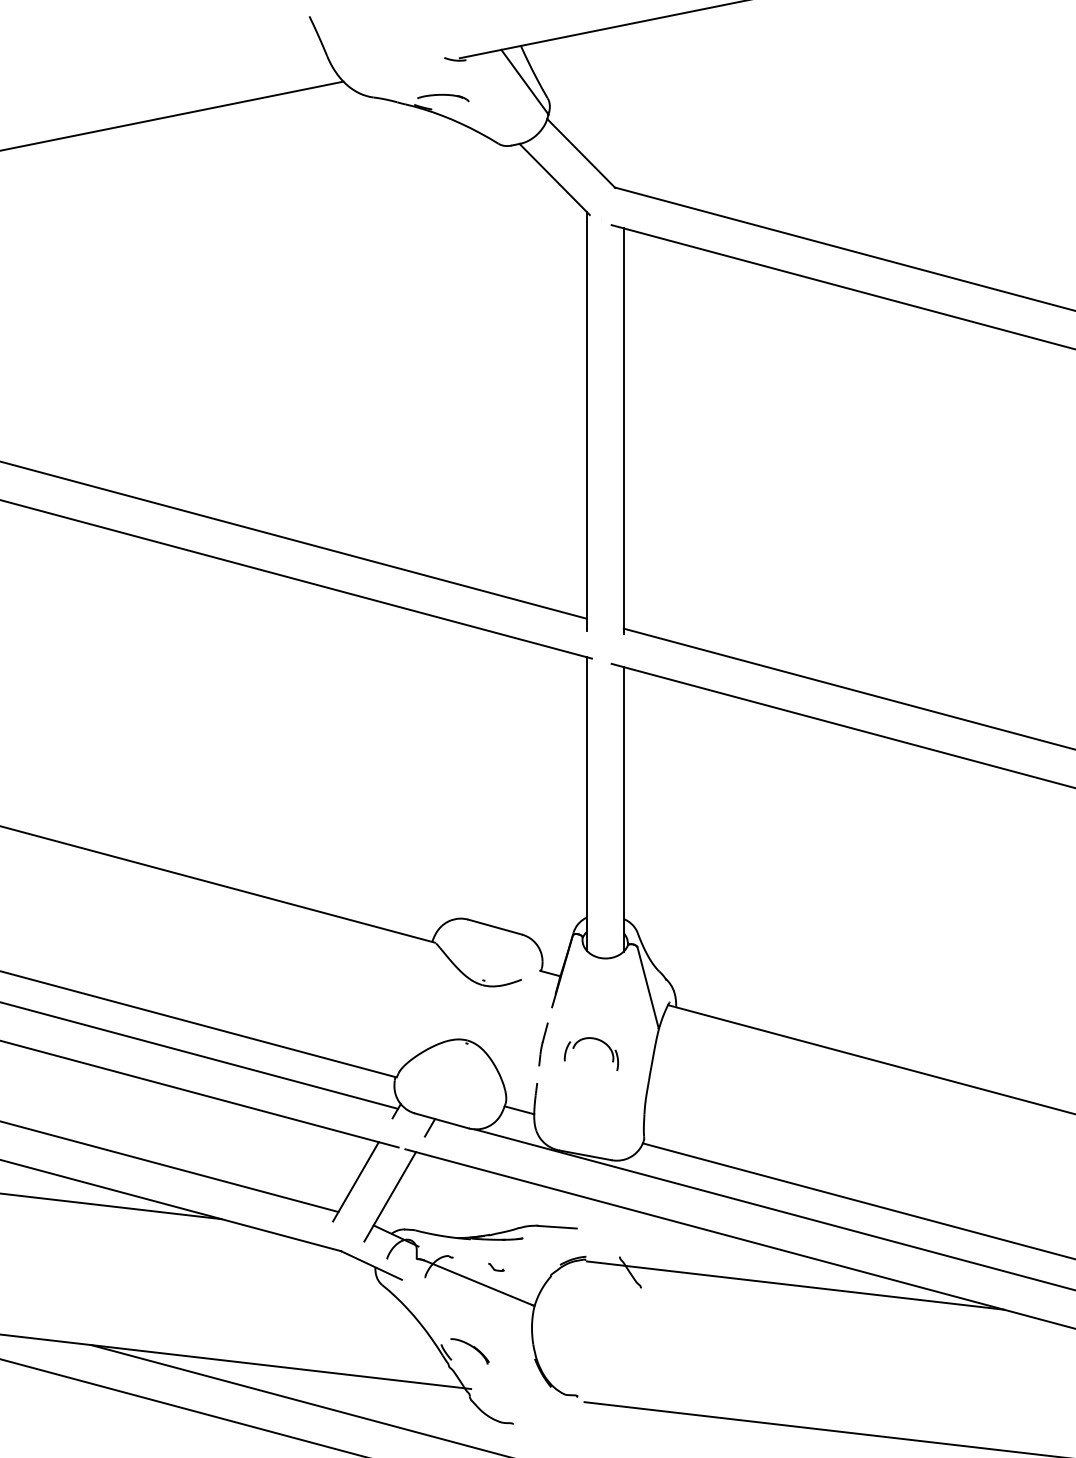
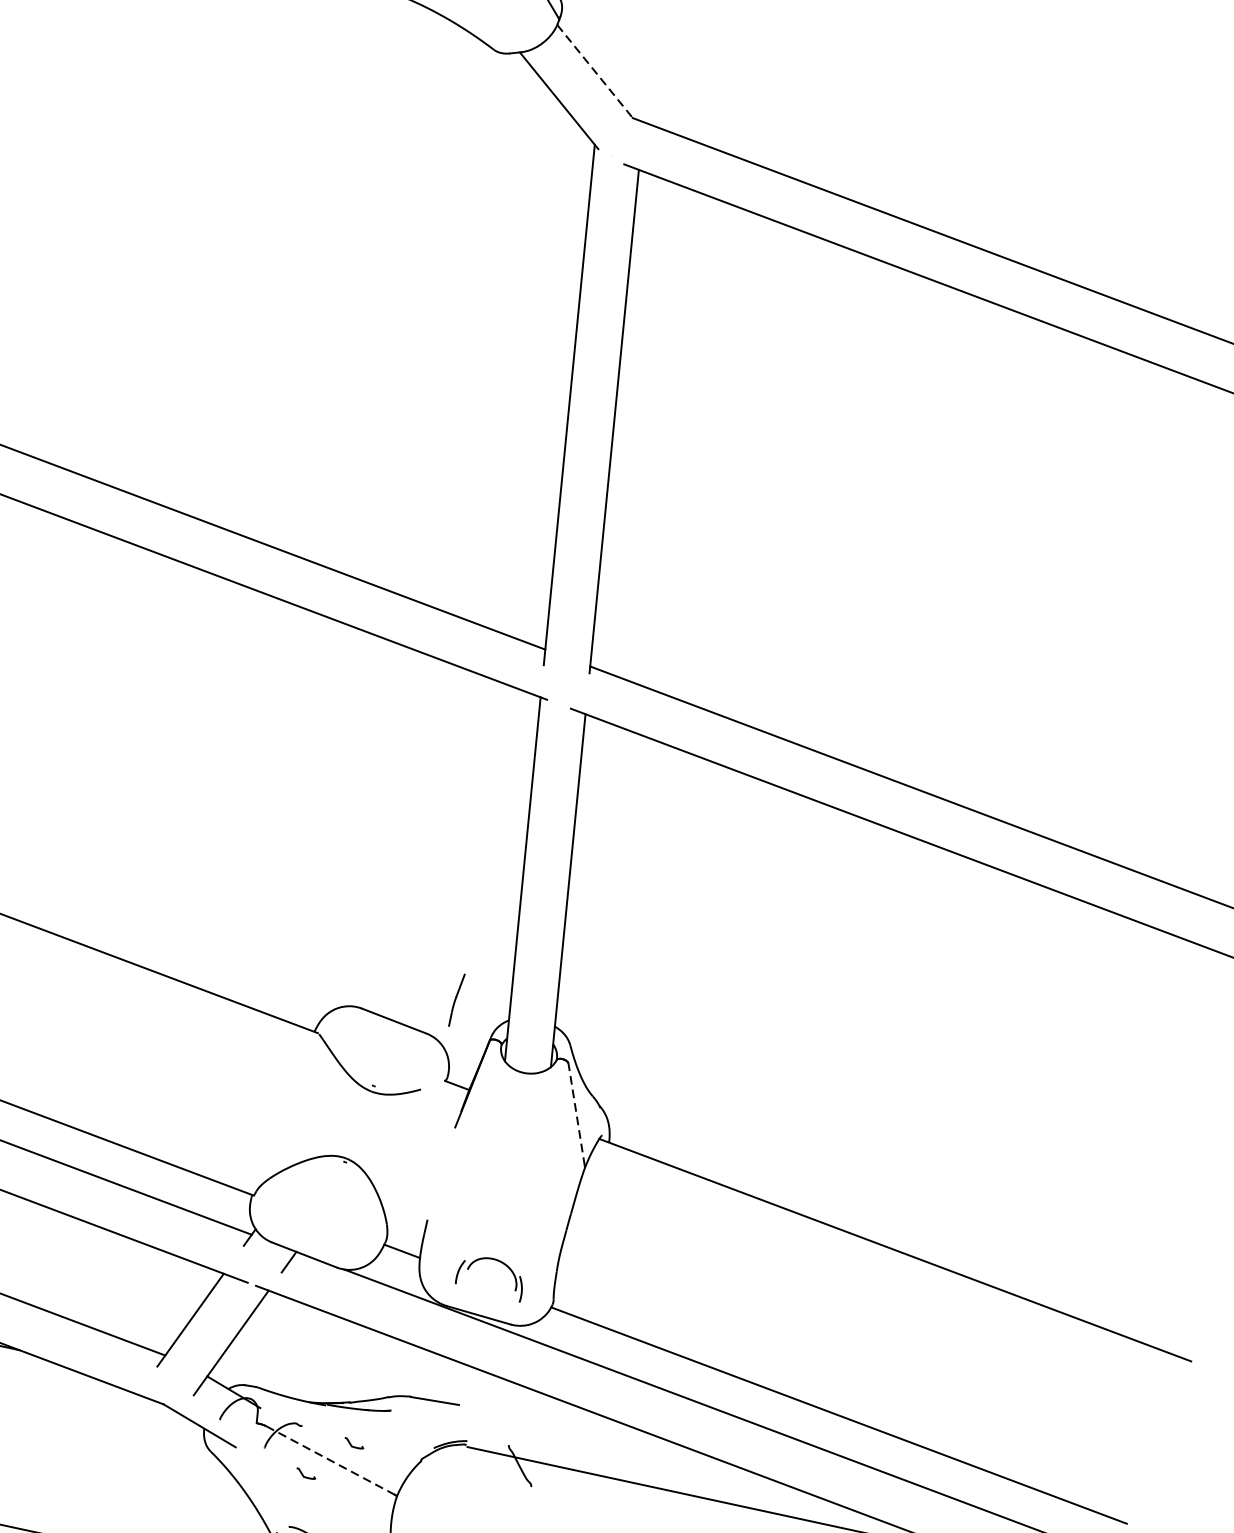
line: (581, 153) -> (595, 71), solid -> dashed
line: (648, 987) -> (577, 1114), solid -> dashed
part: (591, 1039) -> (491, 1260), moved
part: (543, 1044) -> (456, 1000), moved
line: (478, 1282) -> (330, 1459), solid -> dashed
curve: (458, 1296) -> (303, 1474), added

